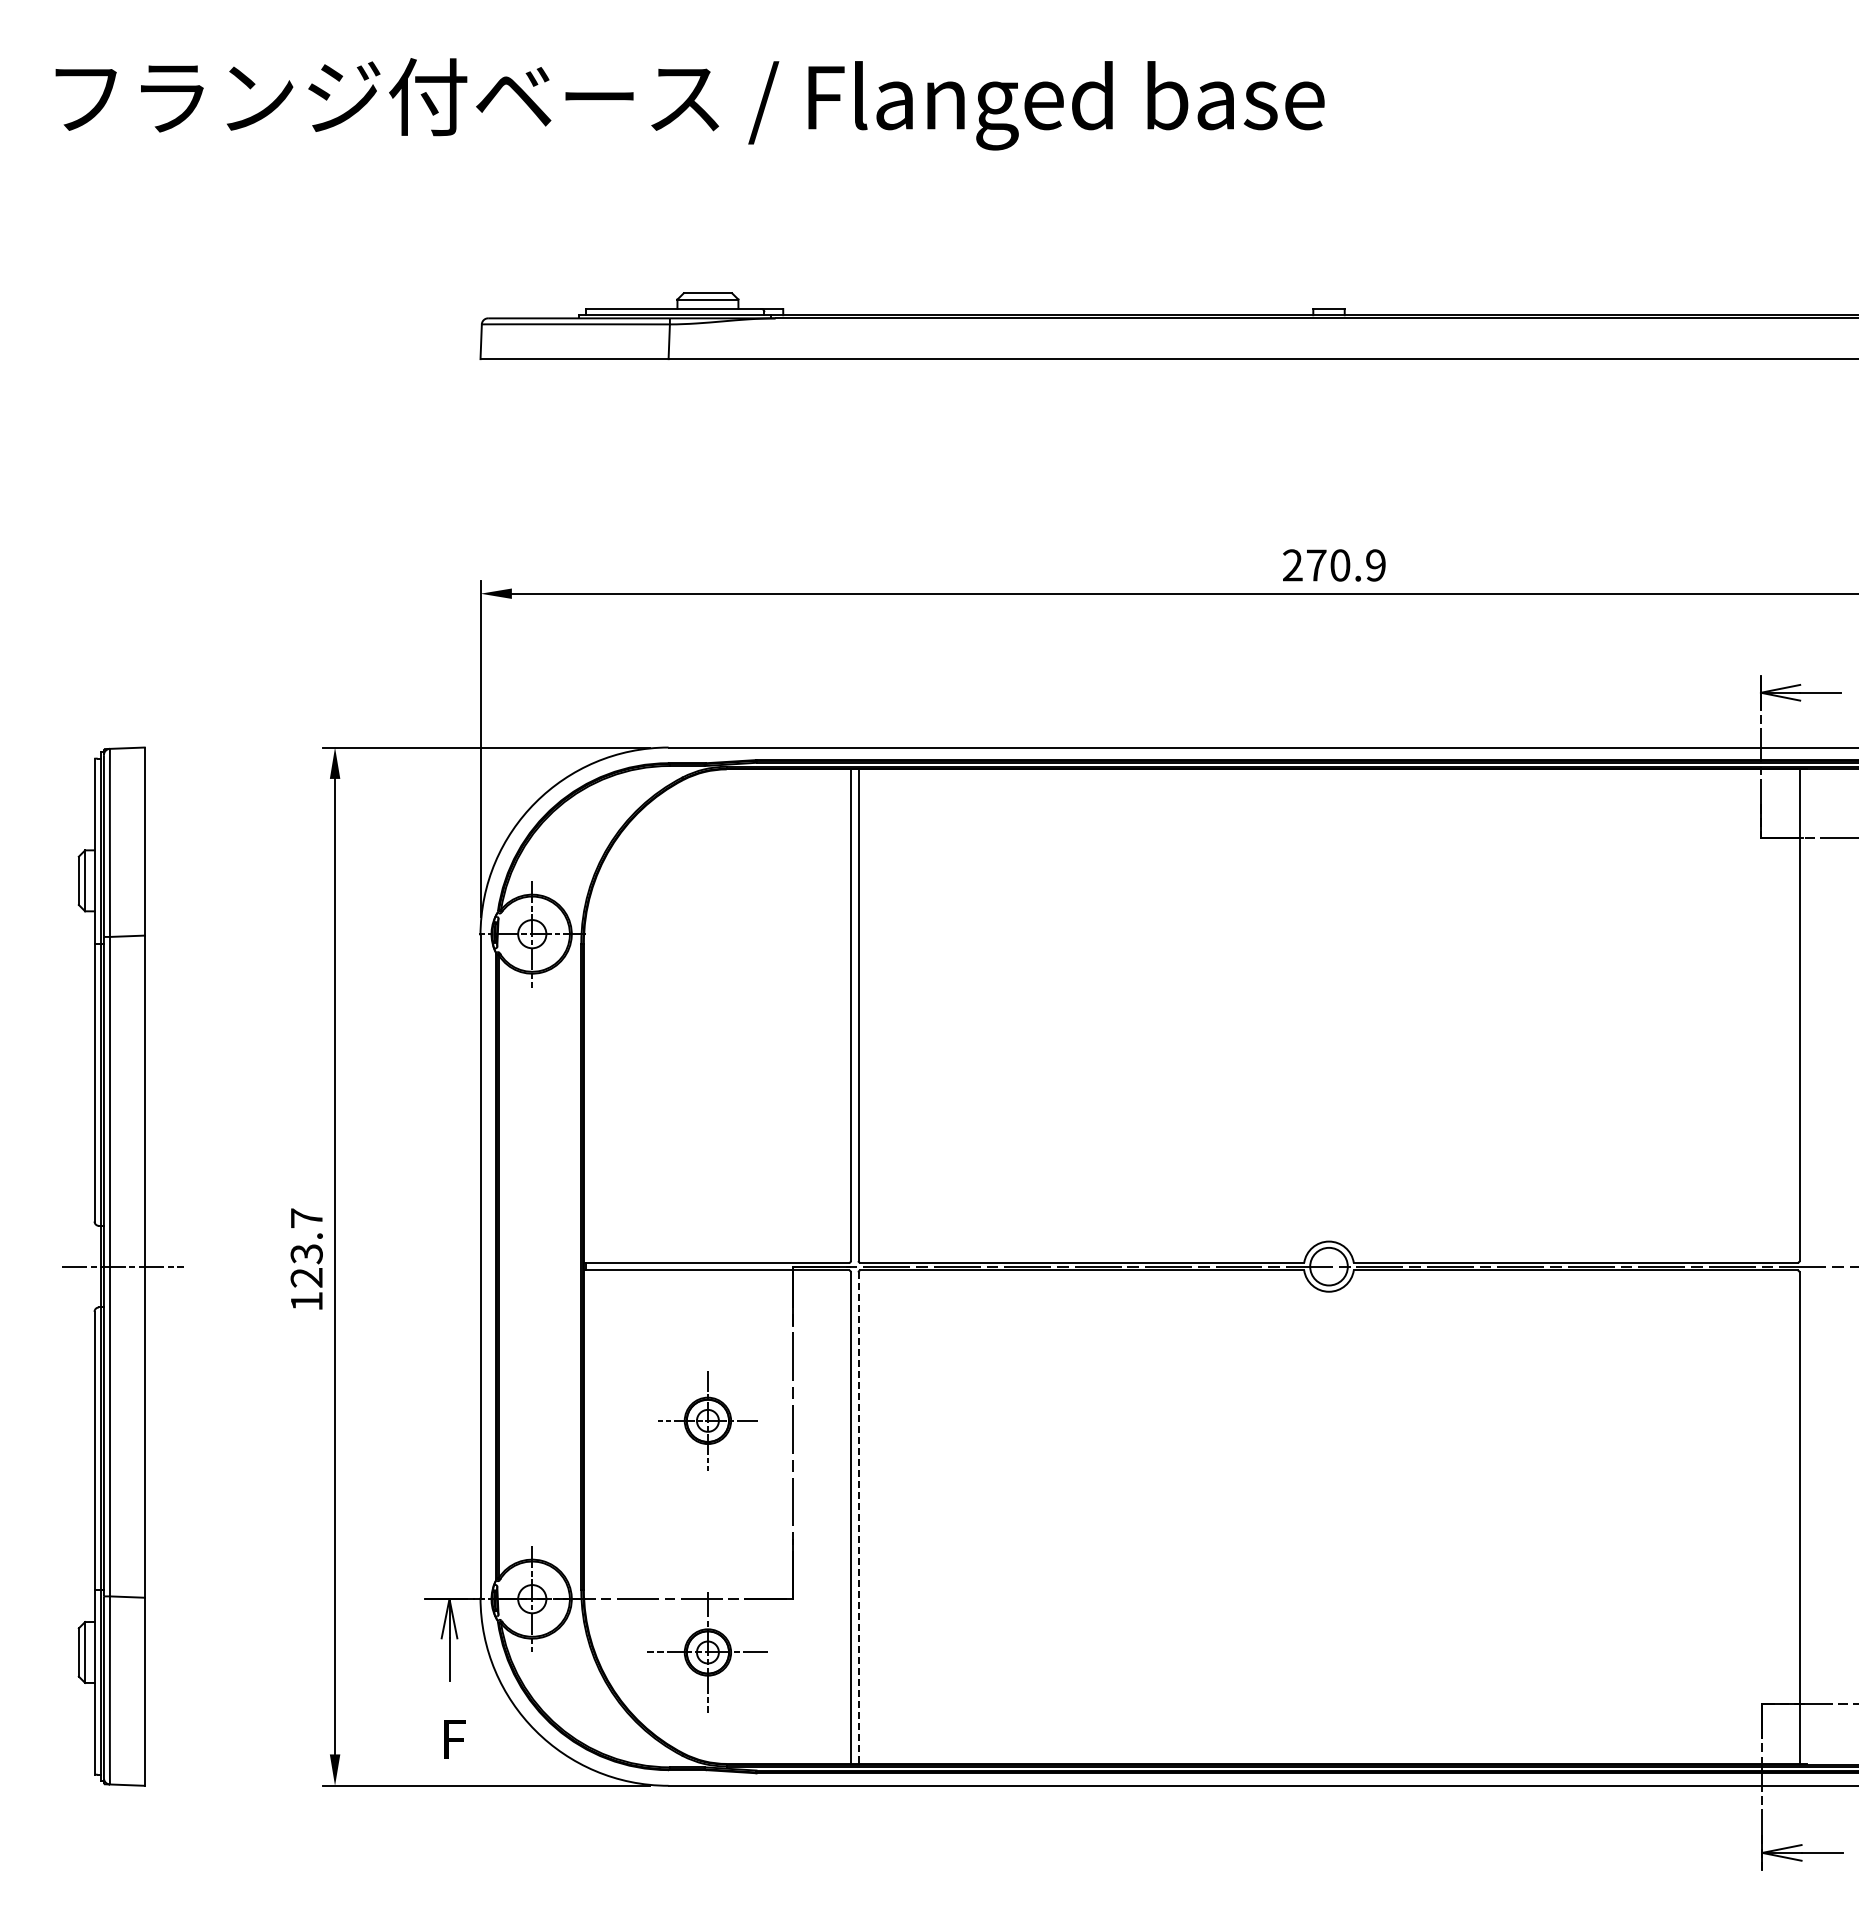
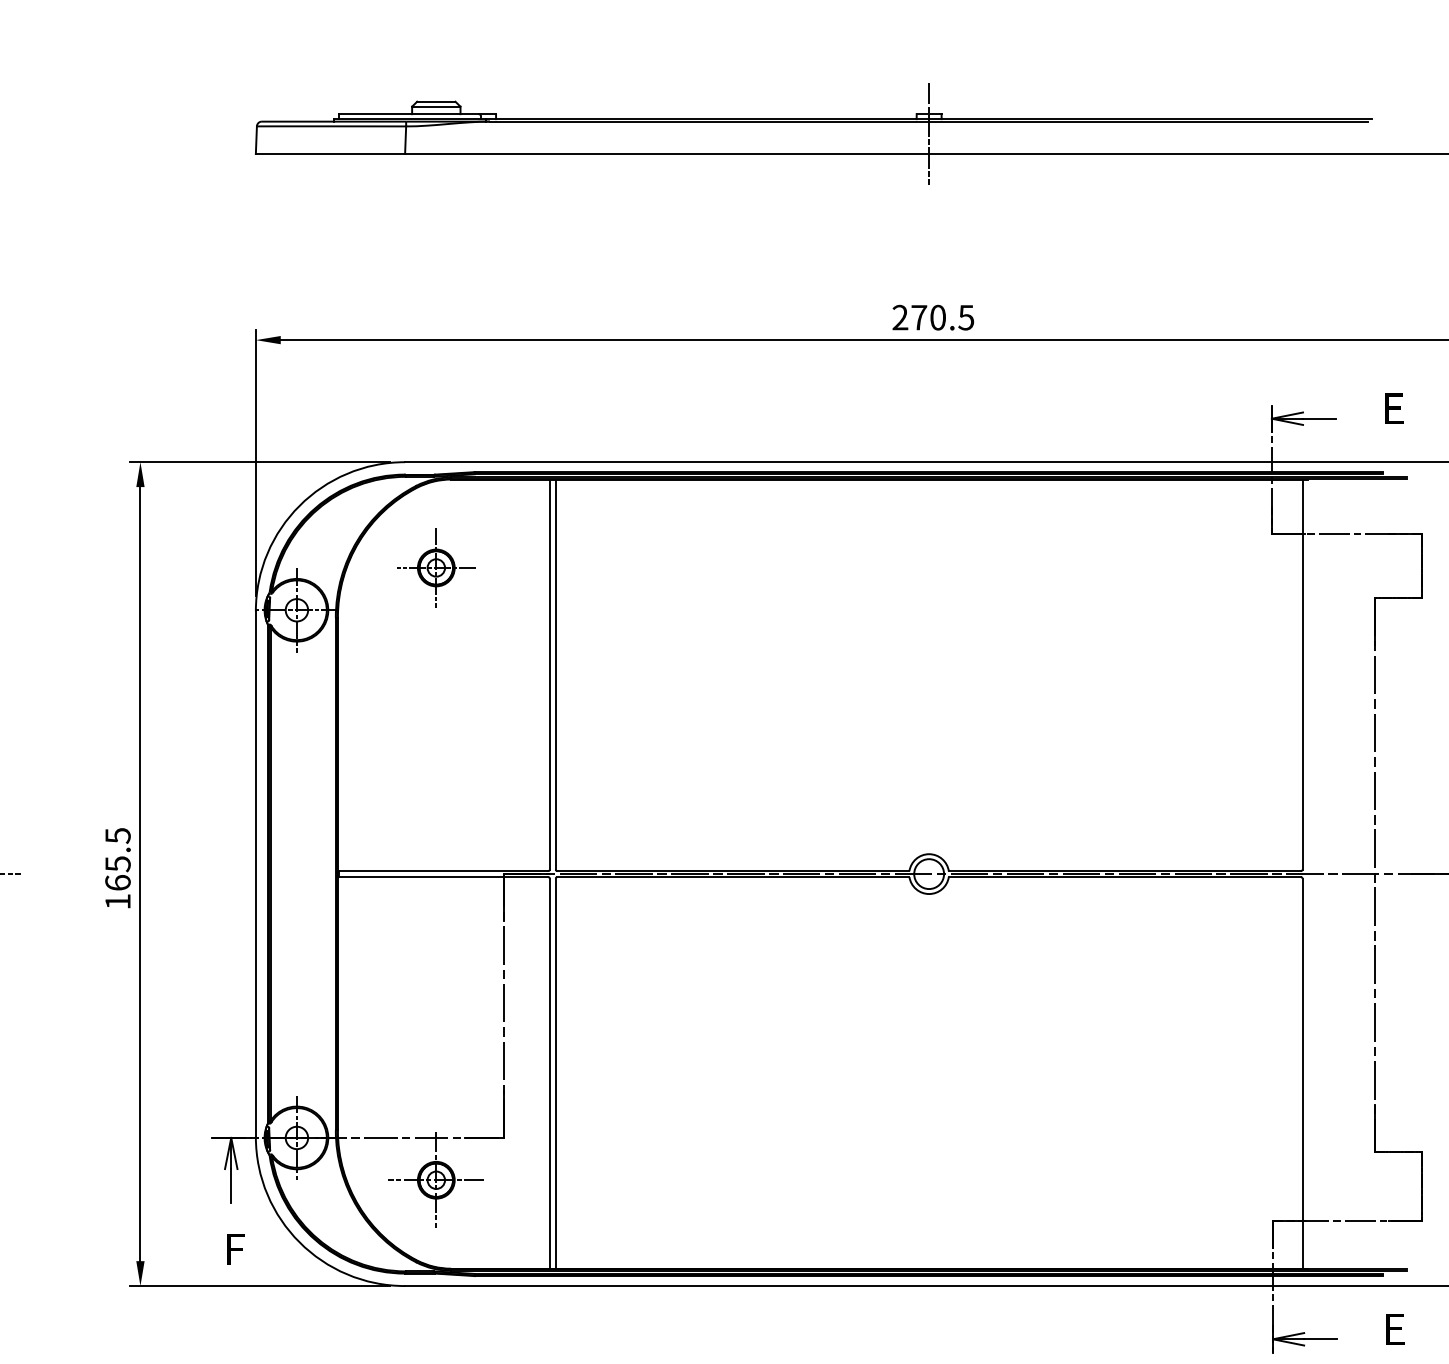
line: (1329, 333) -> (929, 133), added
text: (1375, 565) -> (966, 317), 270.9 -> 270.5
text: (306, 1247) -> (117, 858), 123.7 -> 165.5
part: (707, 1420) -> (435, 567), moved
line: (858, 1518) -> (555, 1073), dashed -> solid

